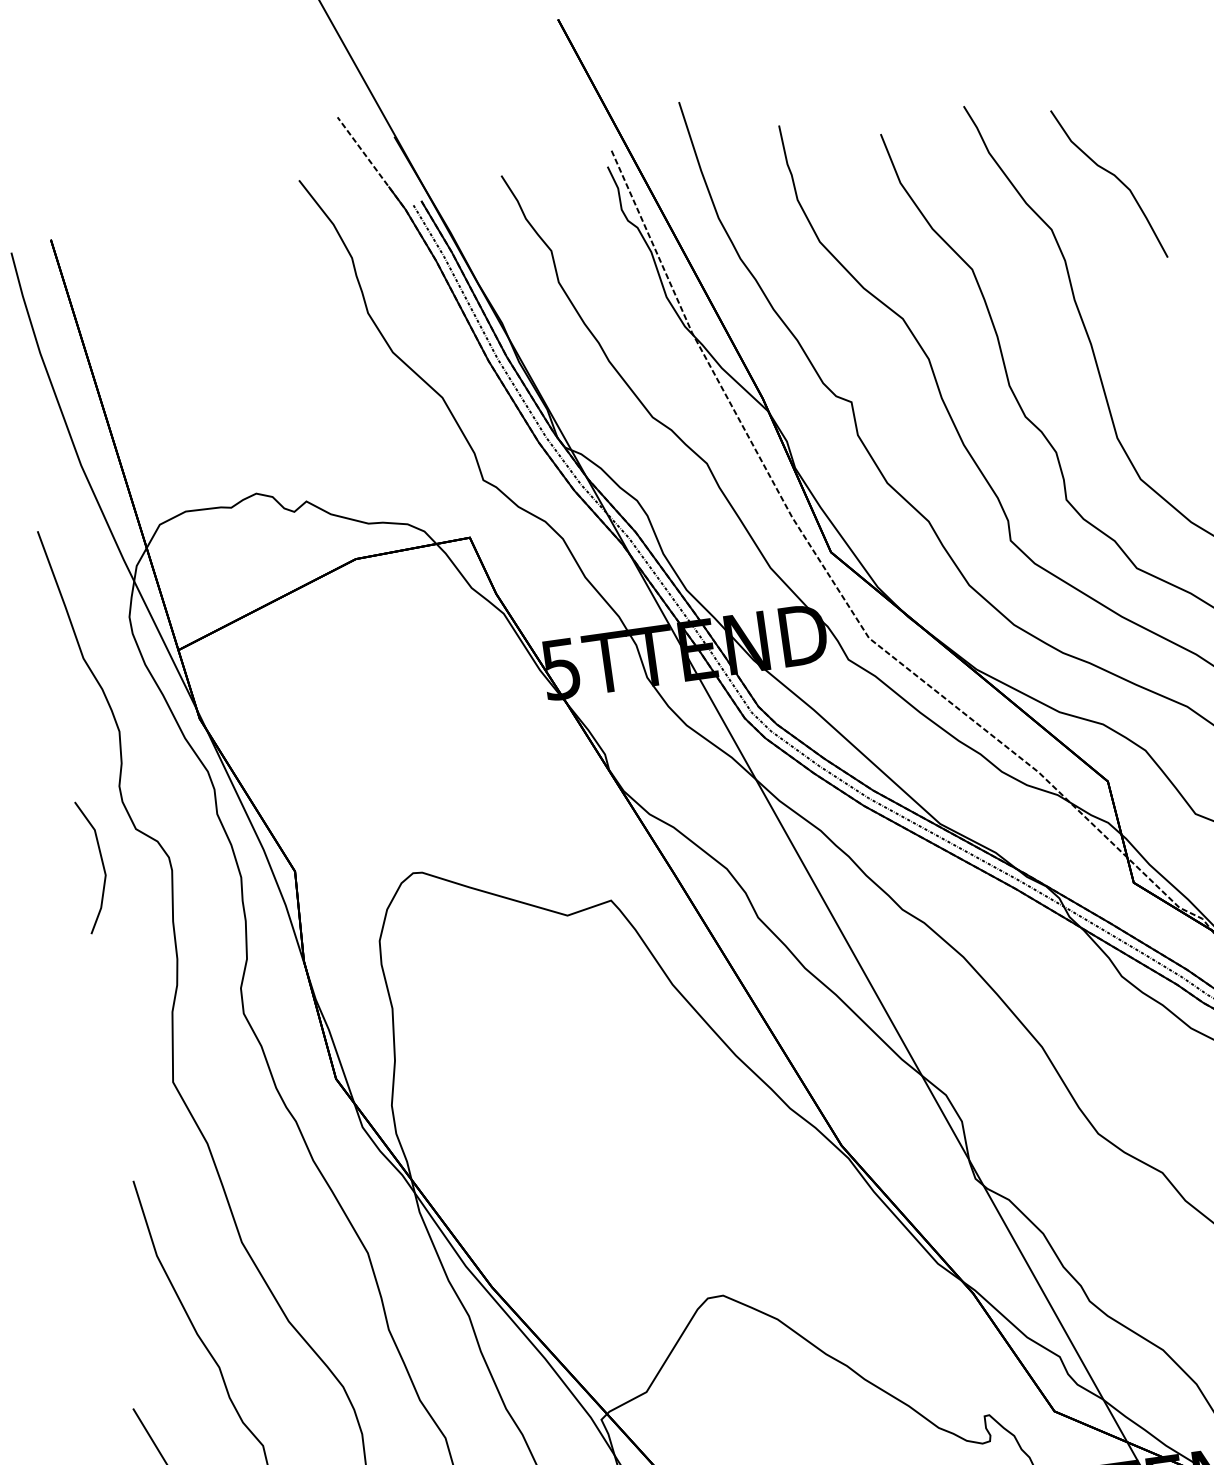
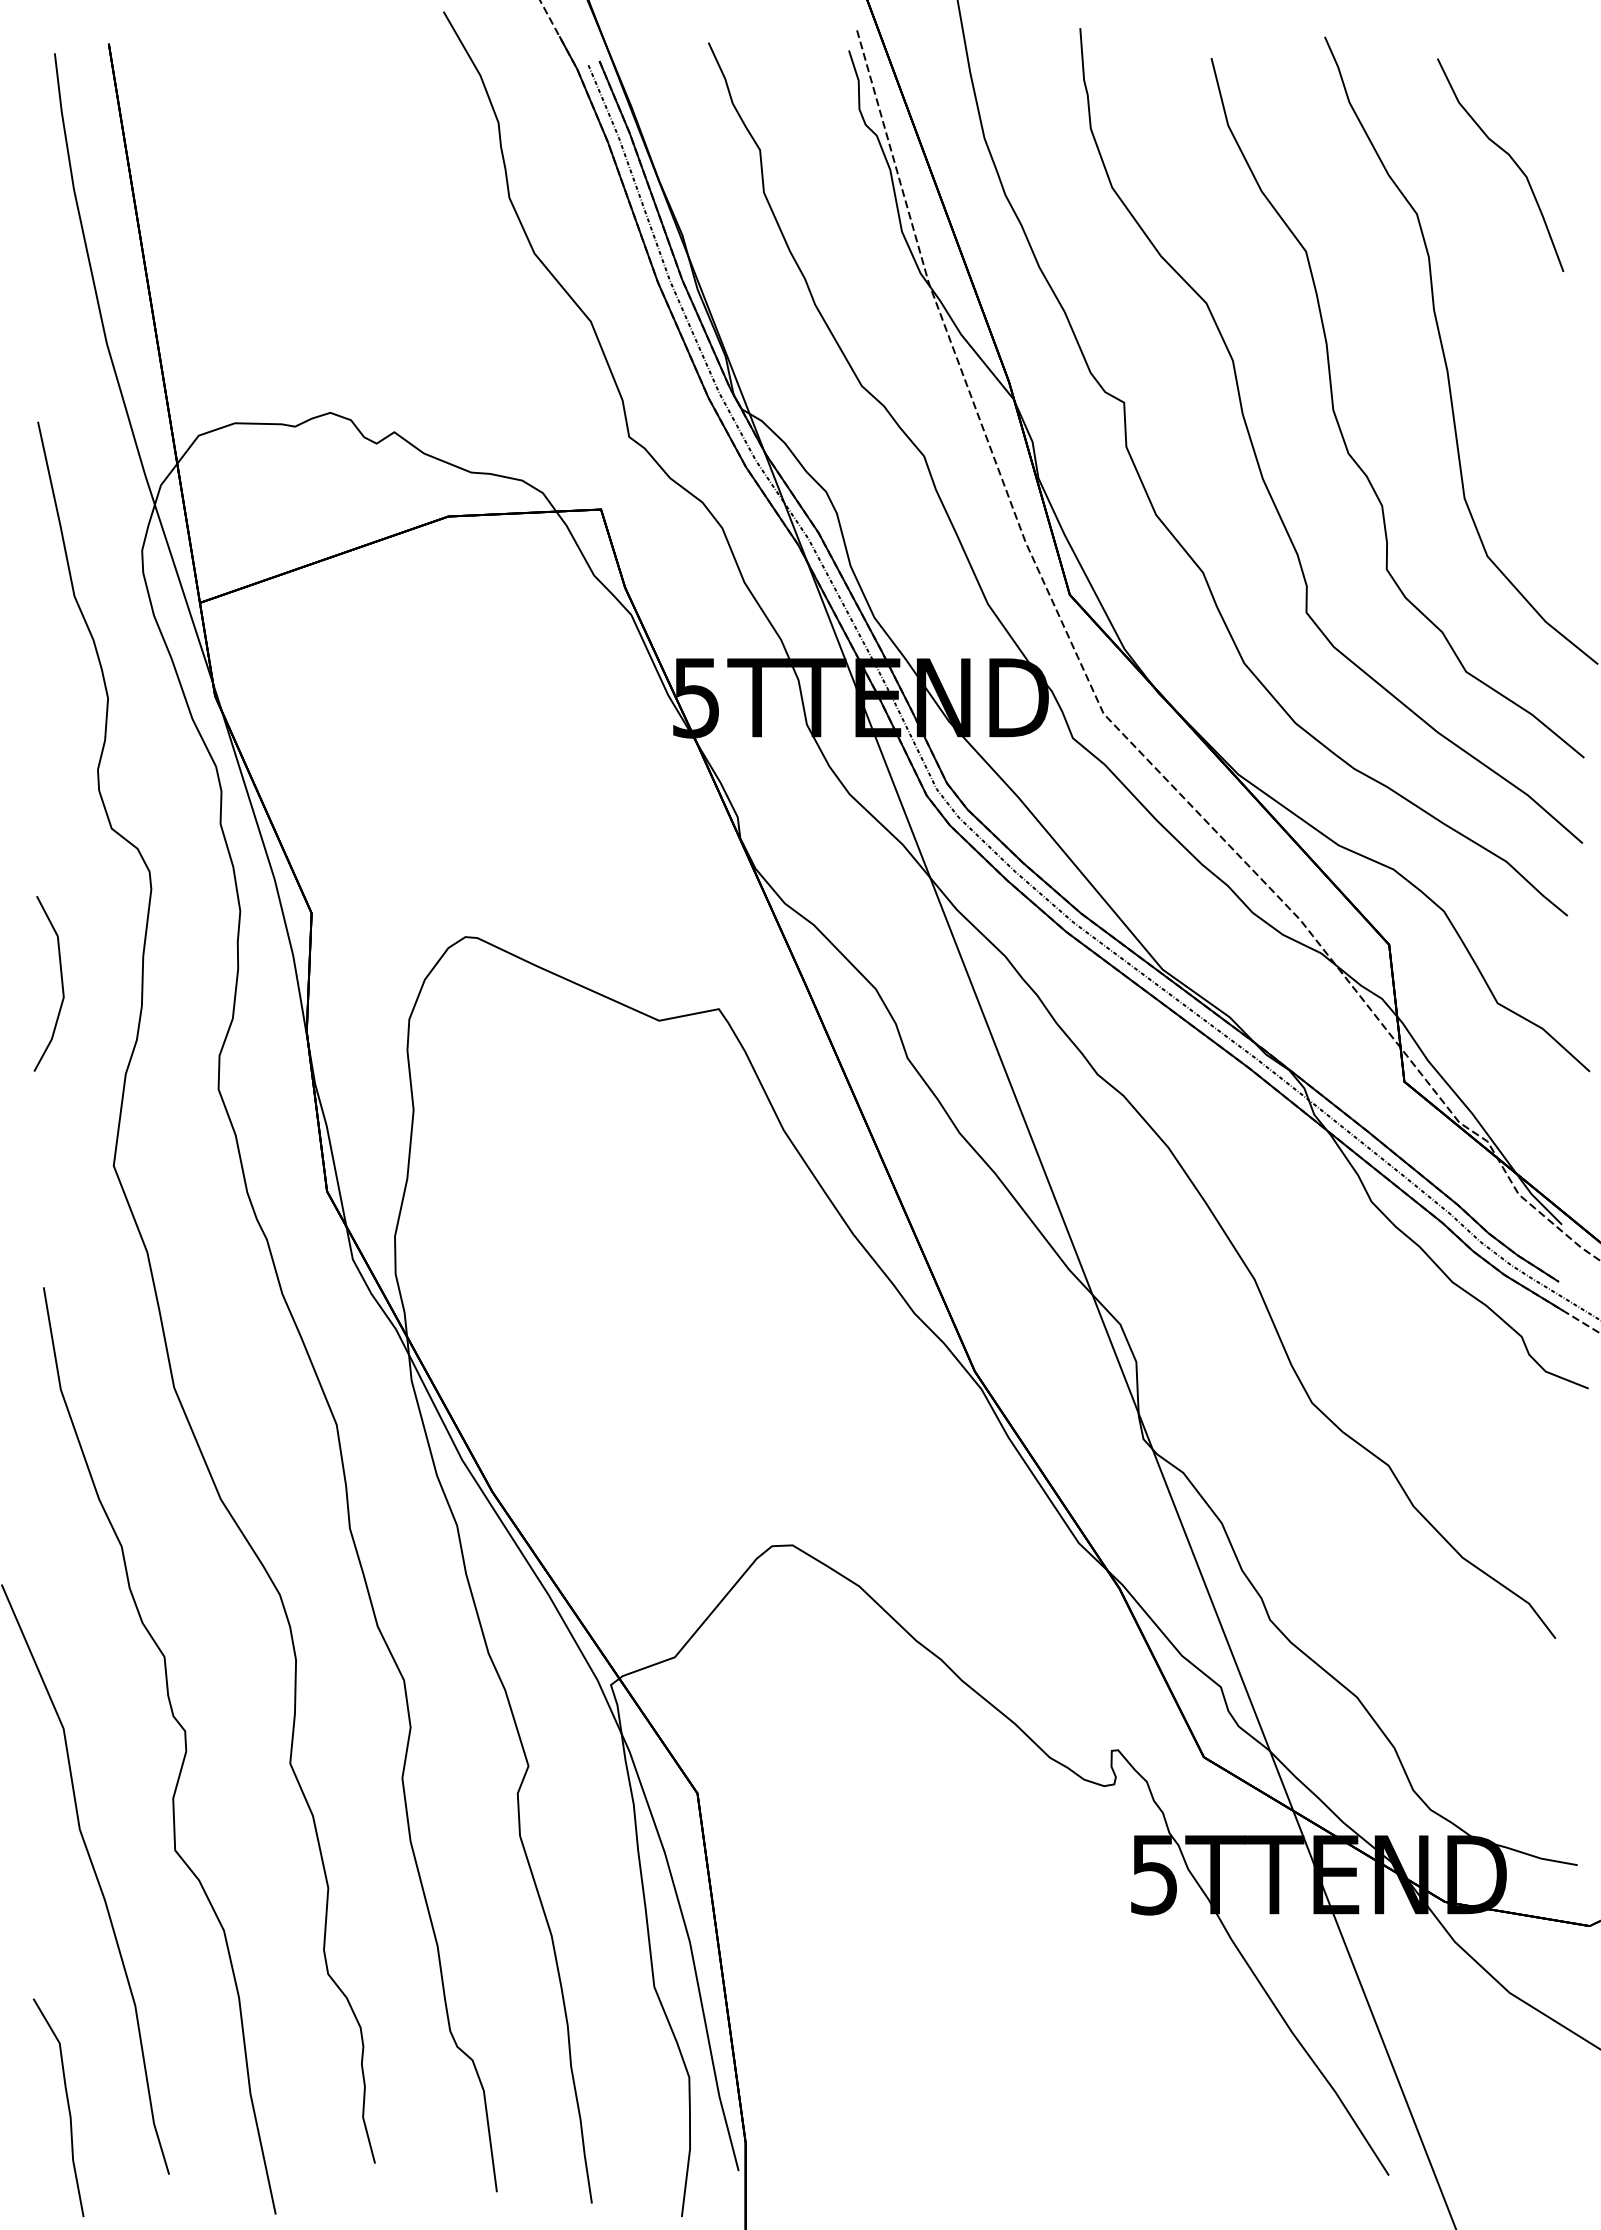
line: (102, 865) -> (61, 983), moved

